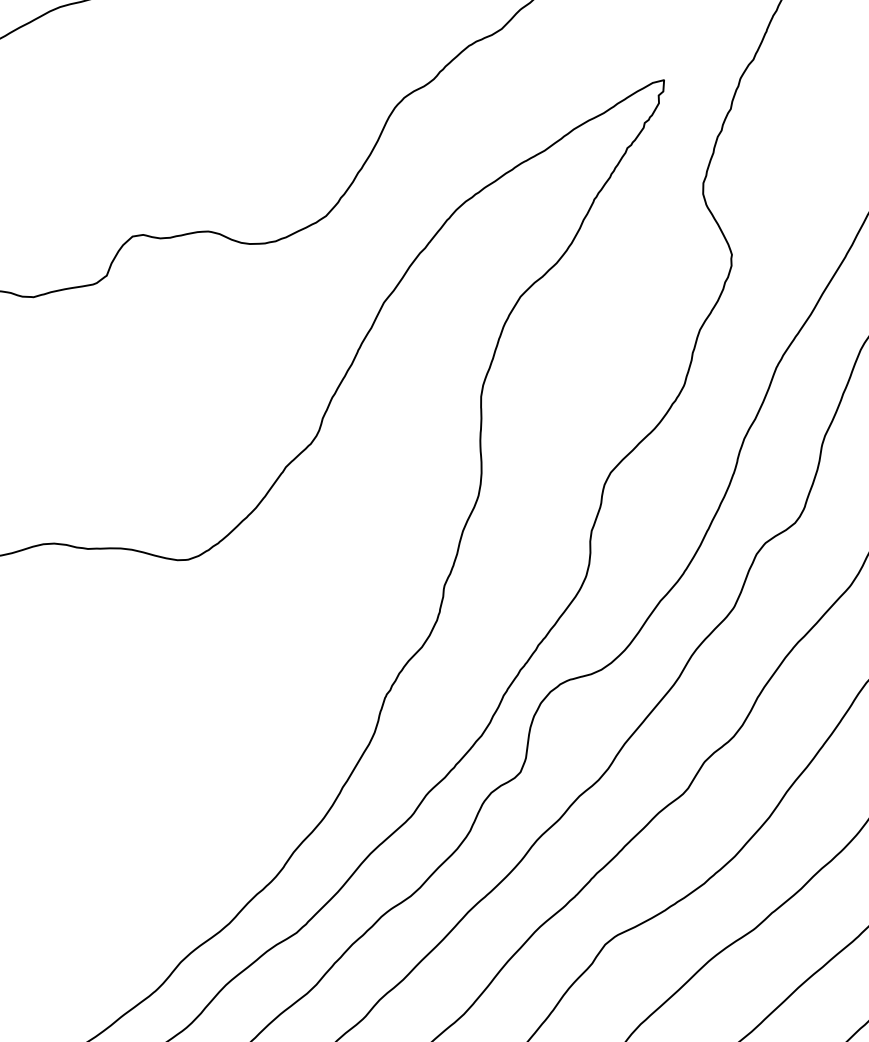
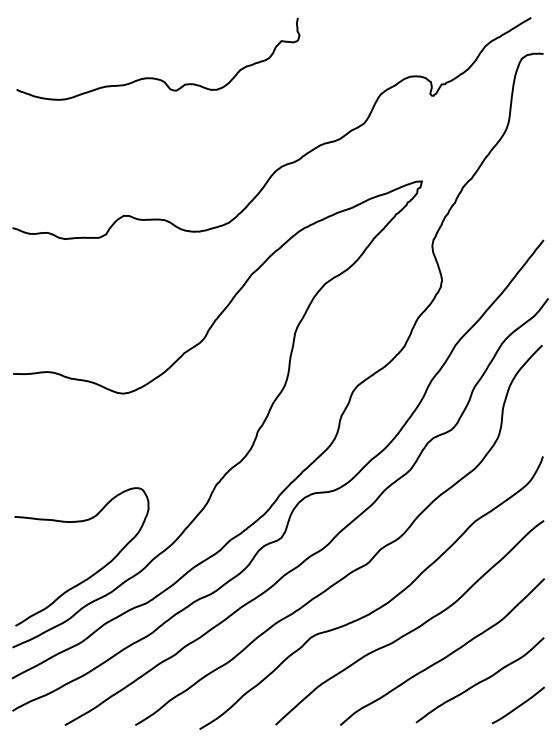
curve: (190, 896) -> (93, 573), added

